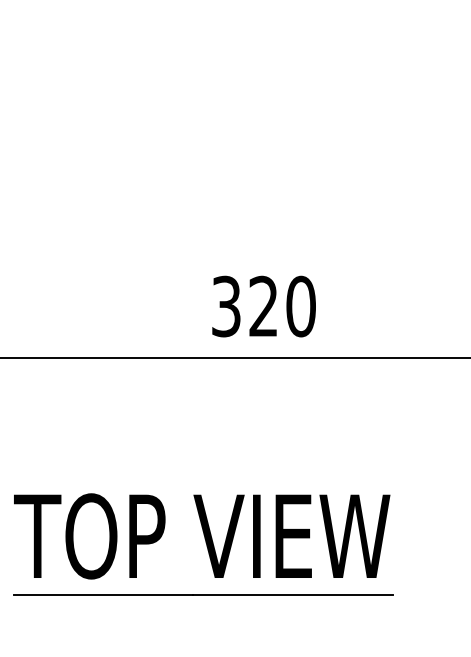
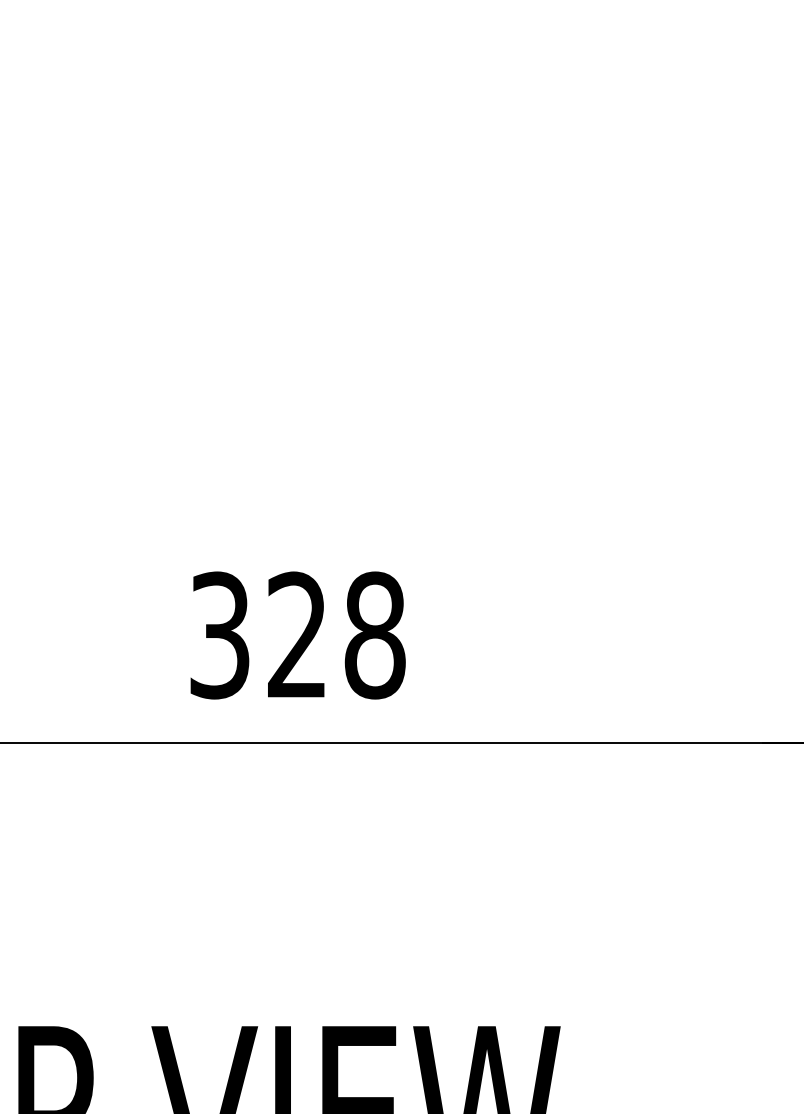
text: (300, 306) -> (373, 635), 320 -> 328

